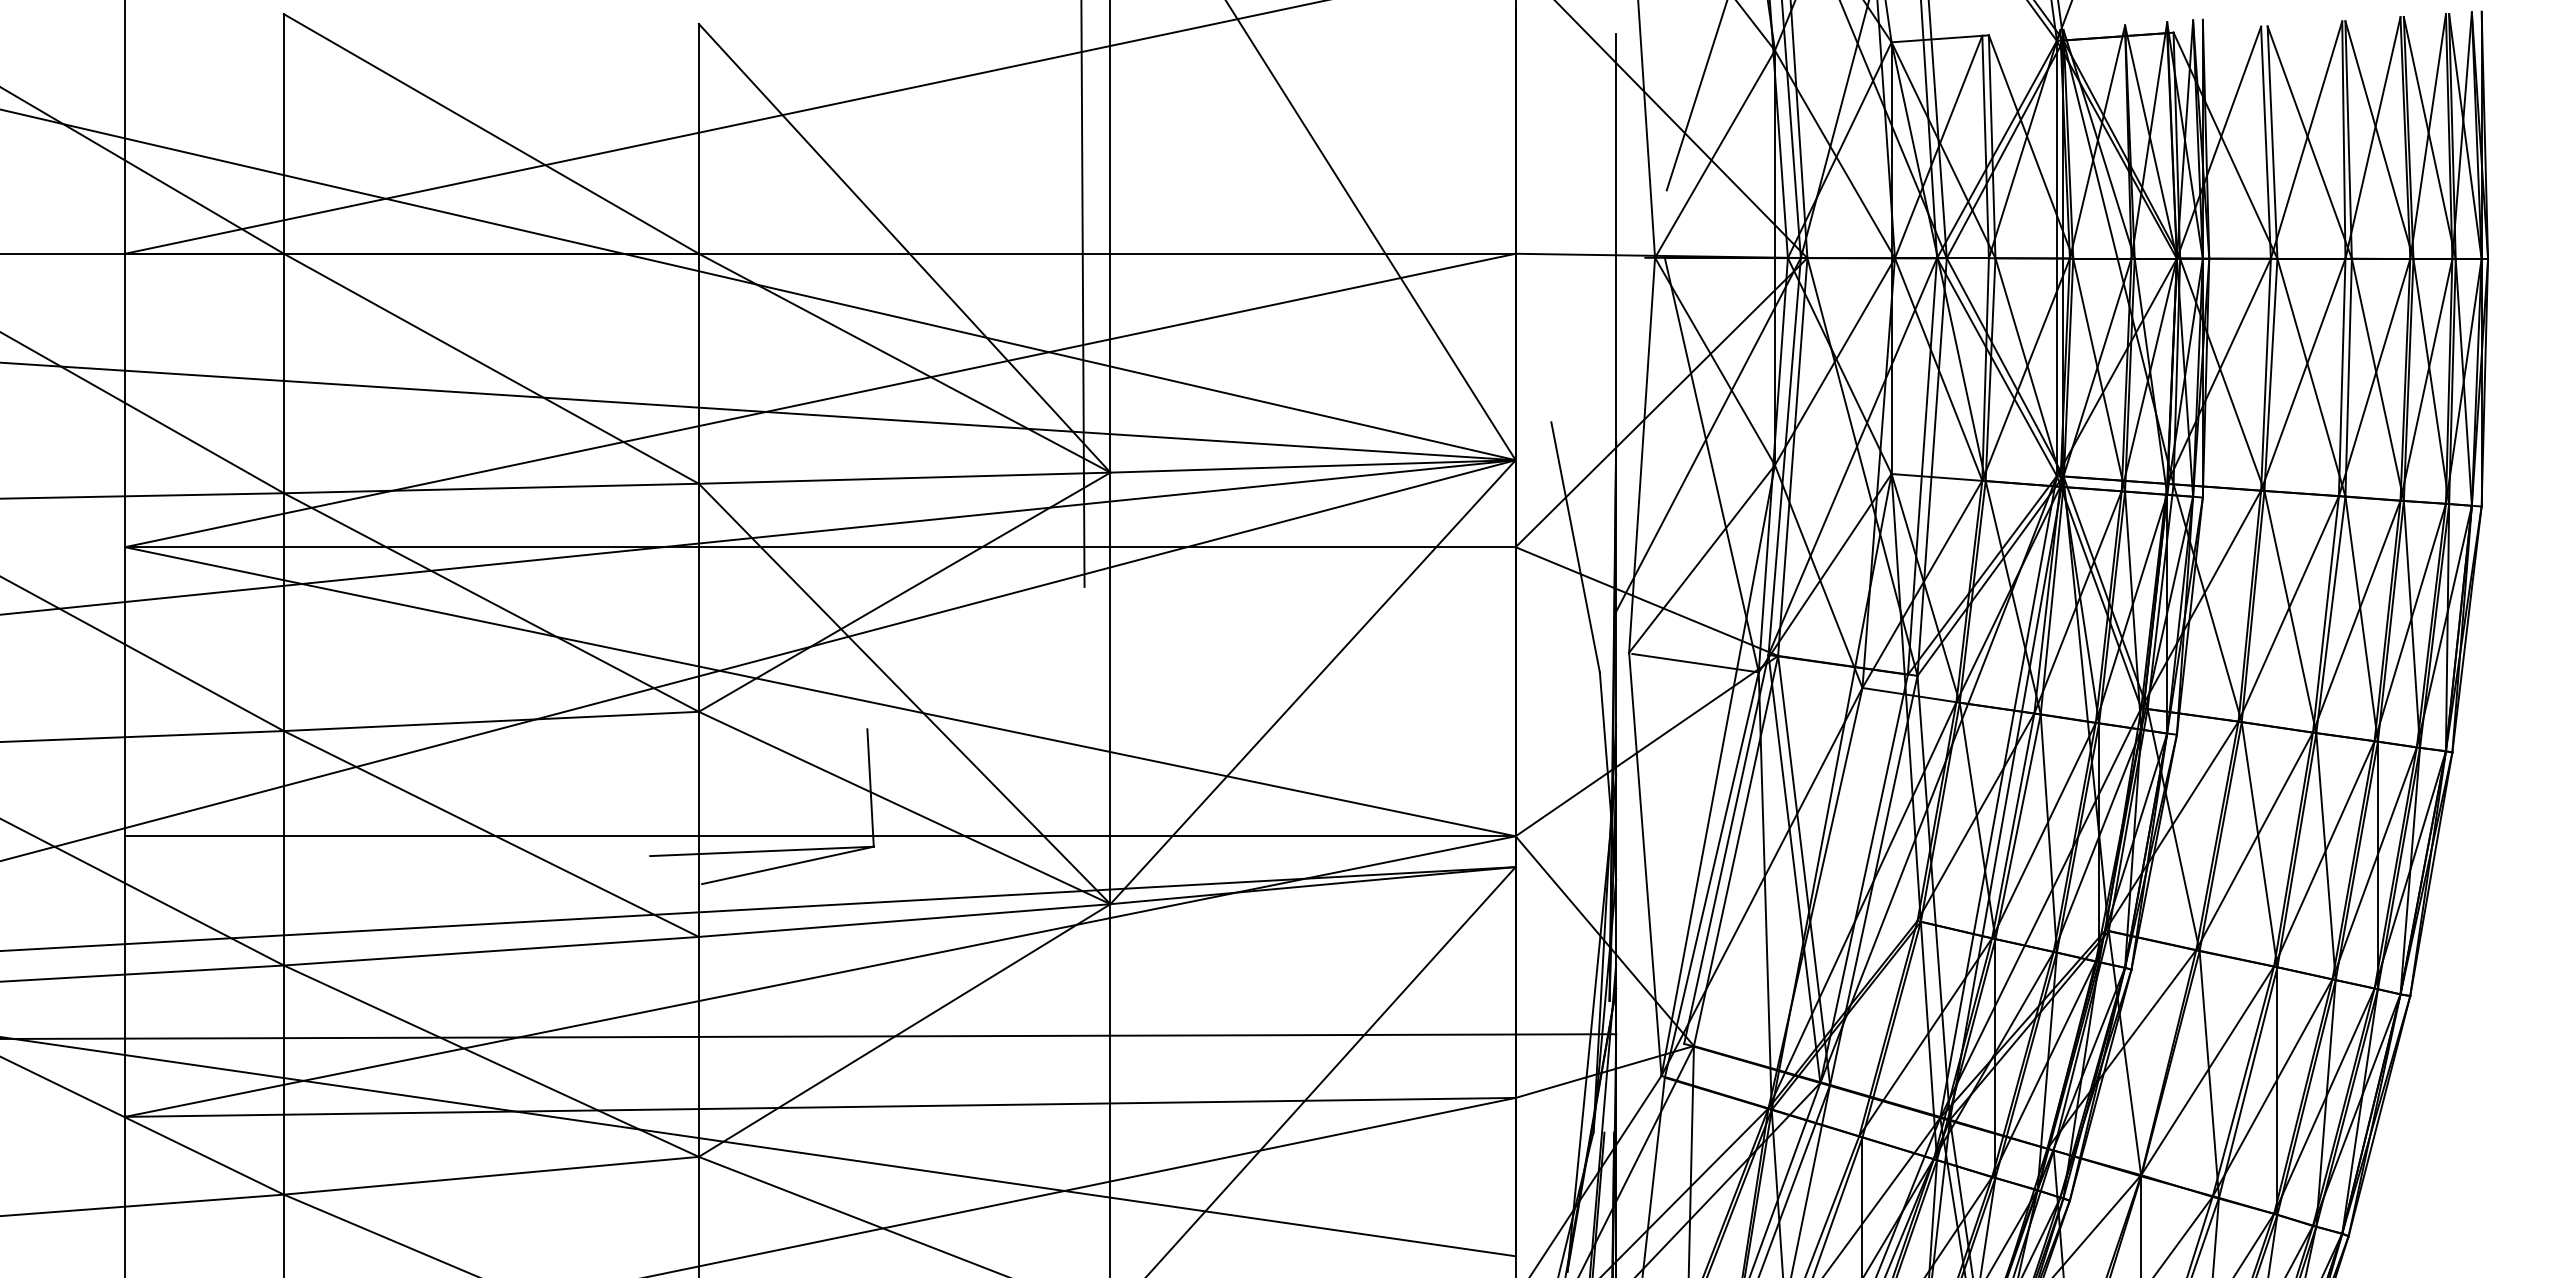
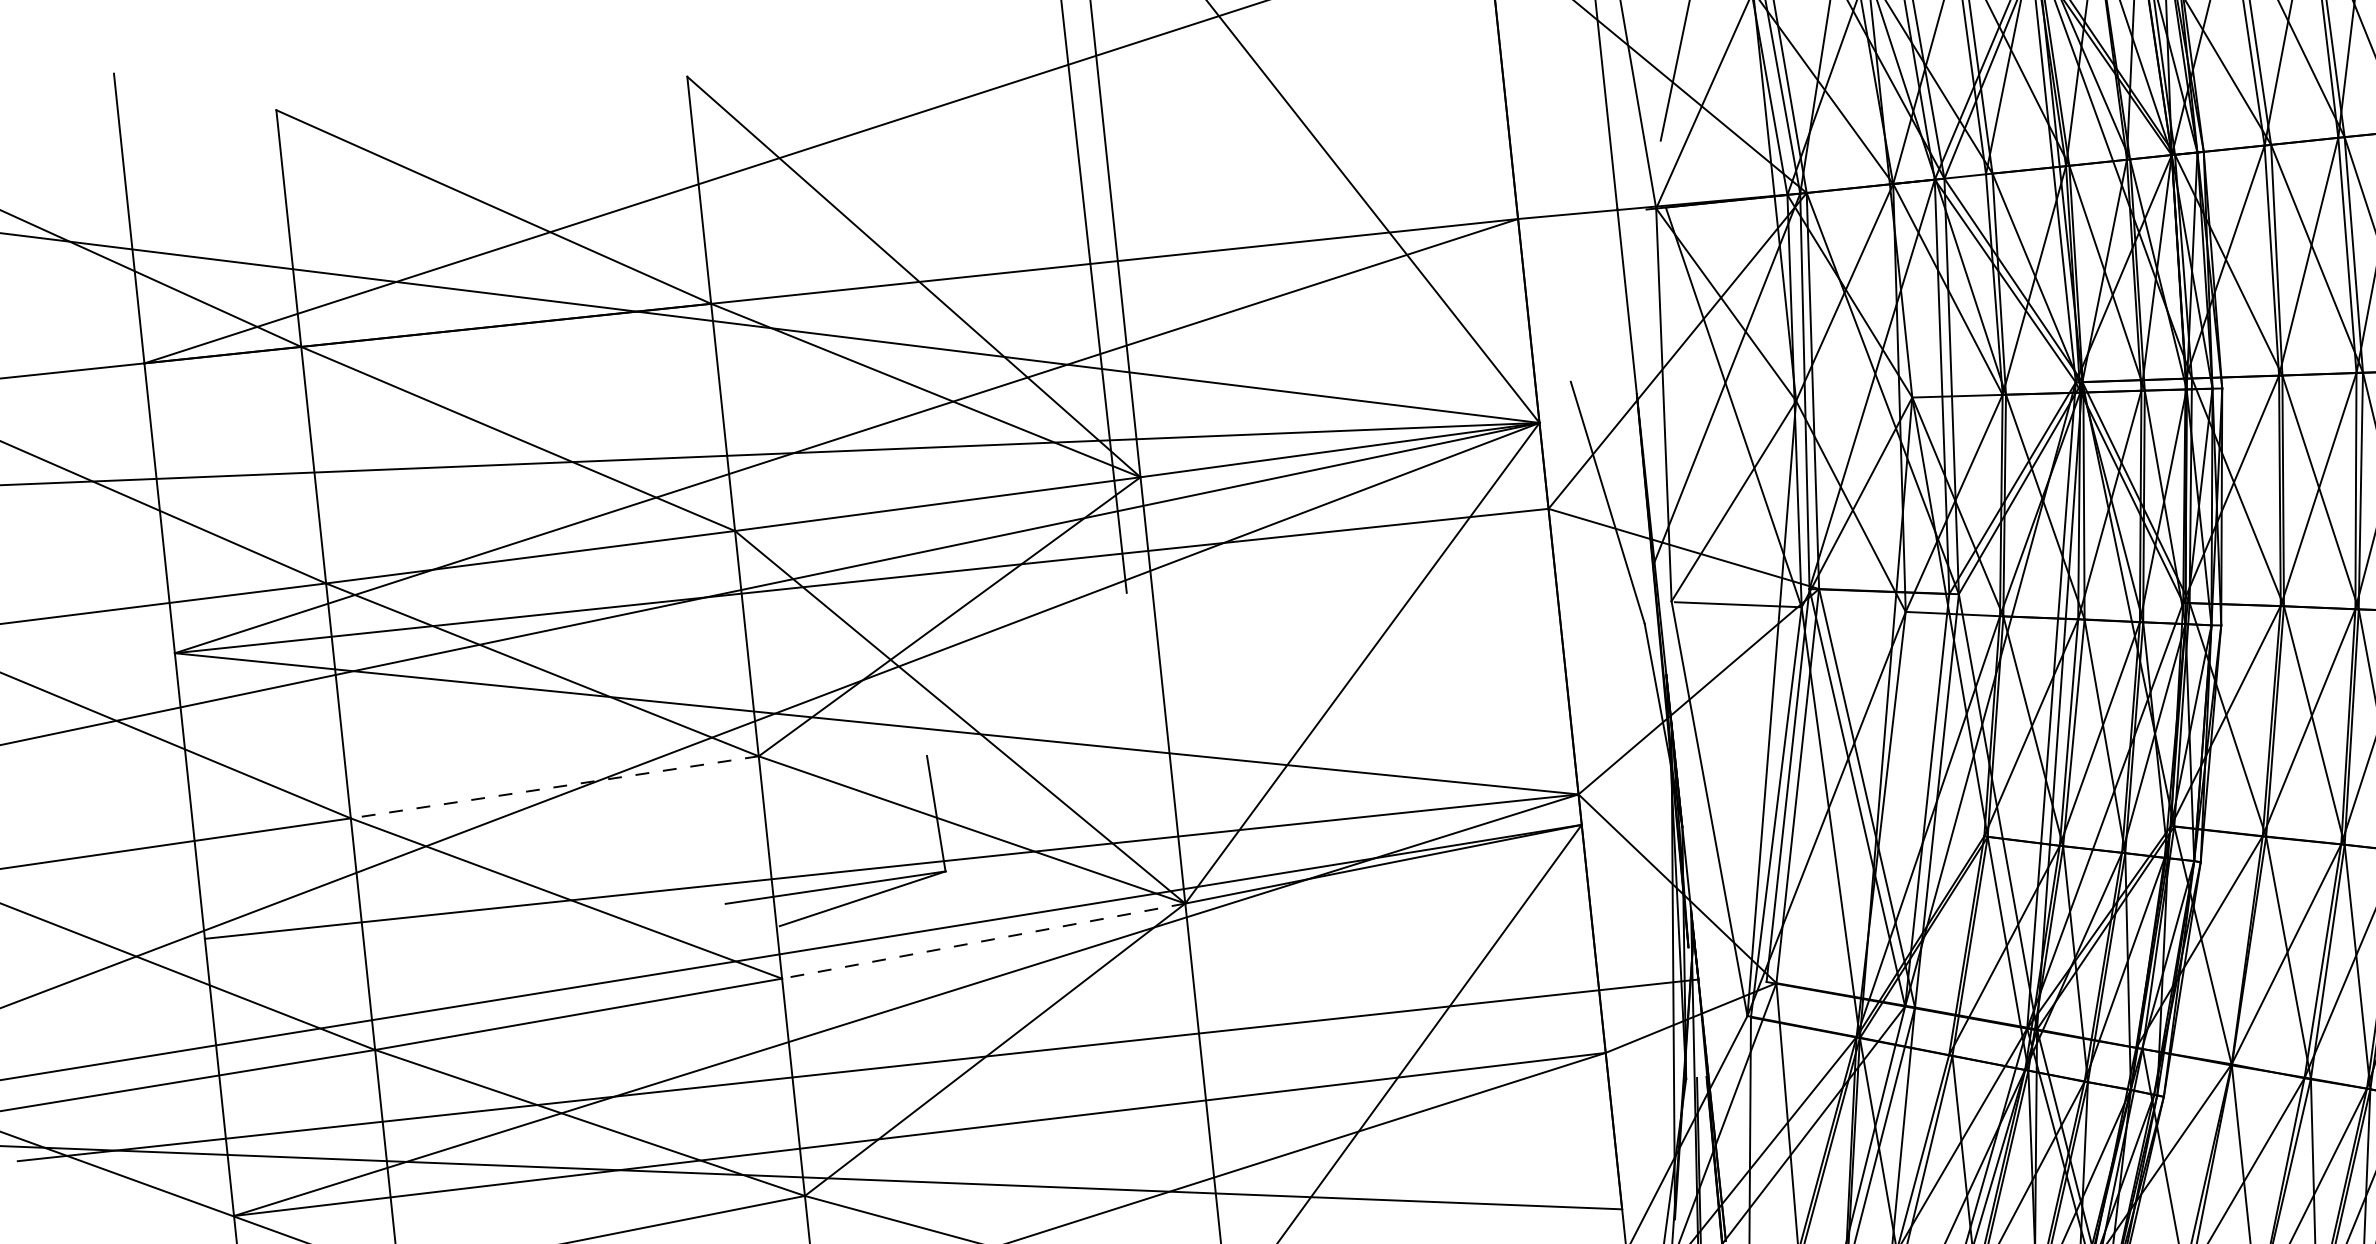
line: (491, 721) -> (554, 787), solid -> dashed
line: (904, 920) -> (983, 941), solid -> dashed

